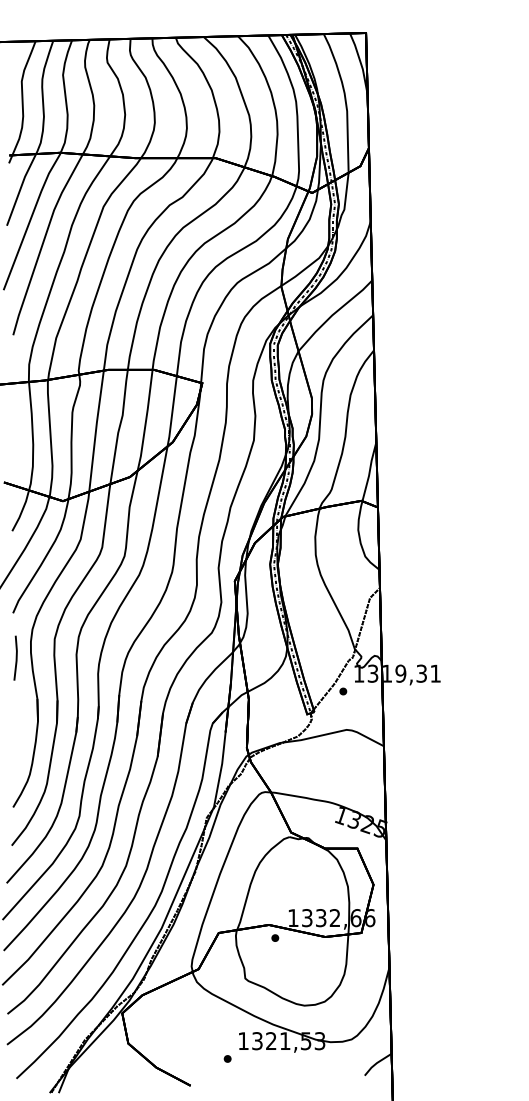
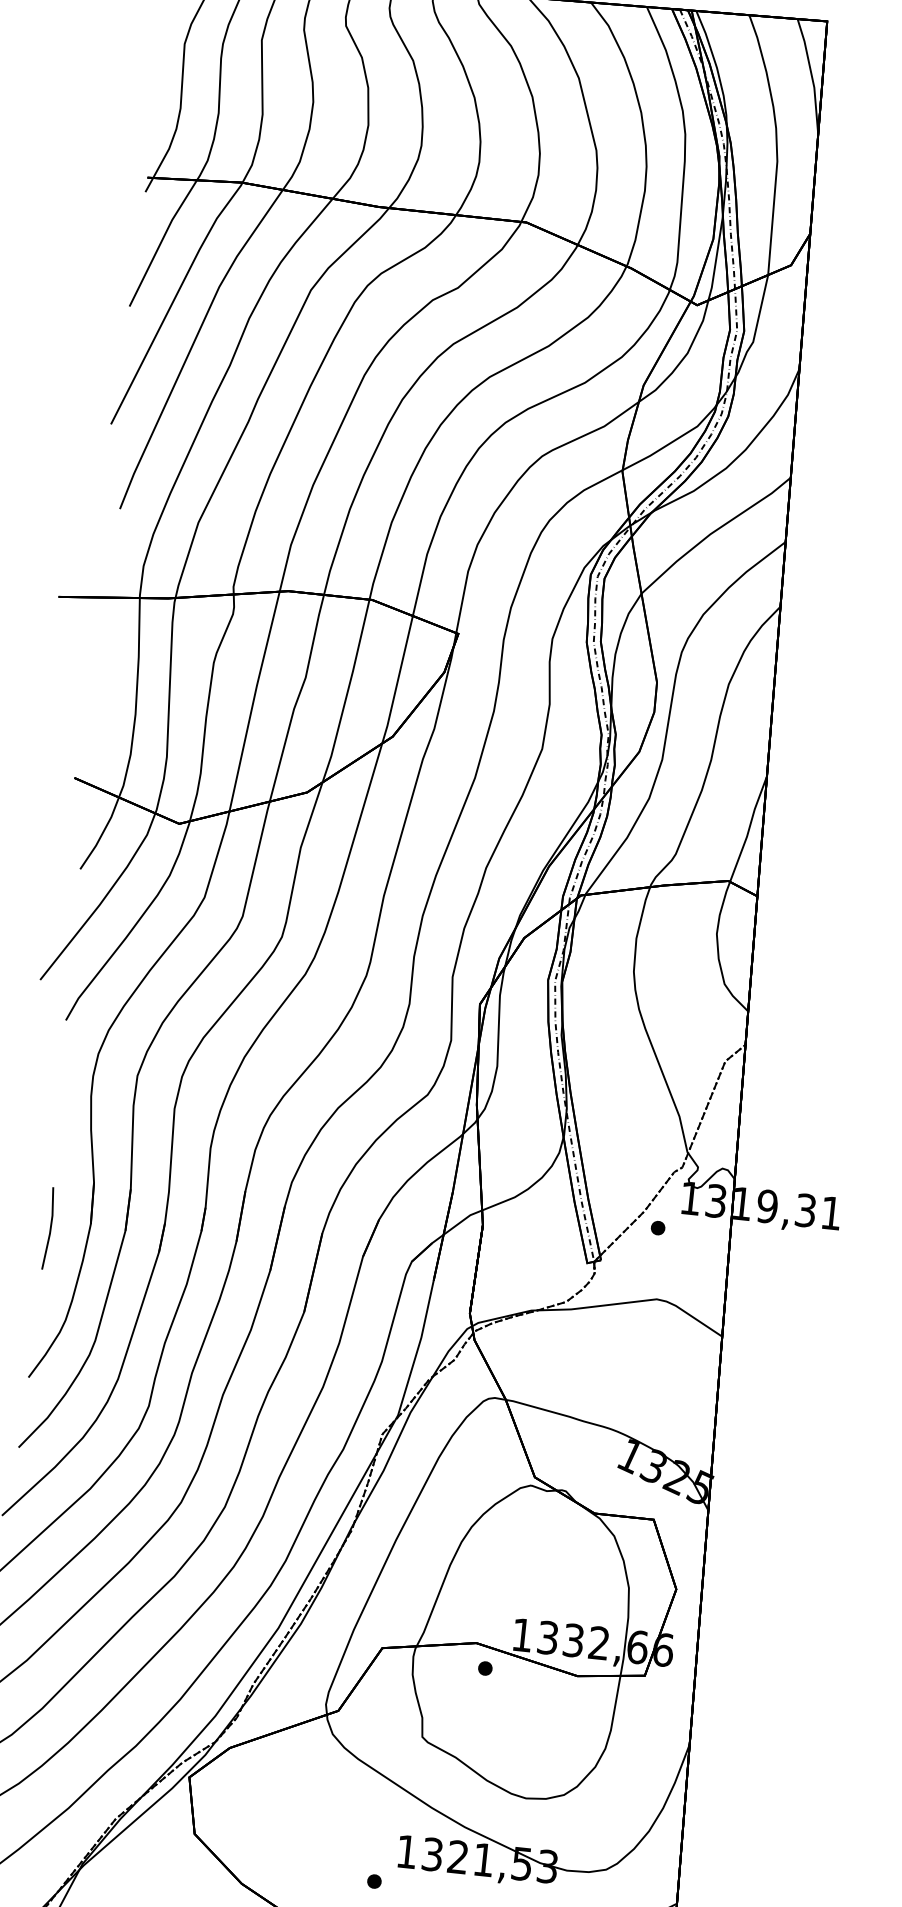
line: (15, 657) -> (48, 1227), moved

